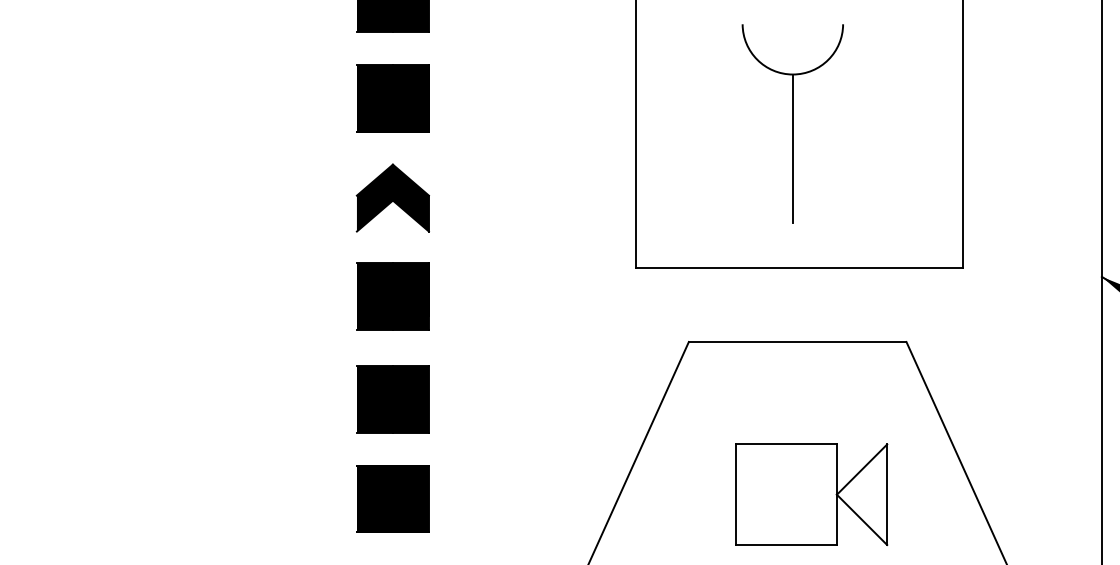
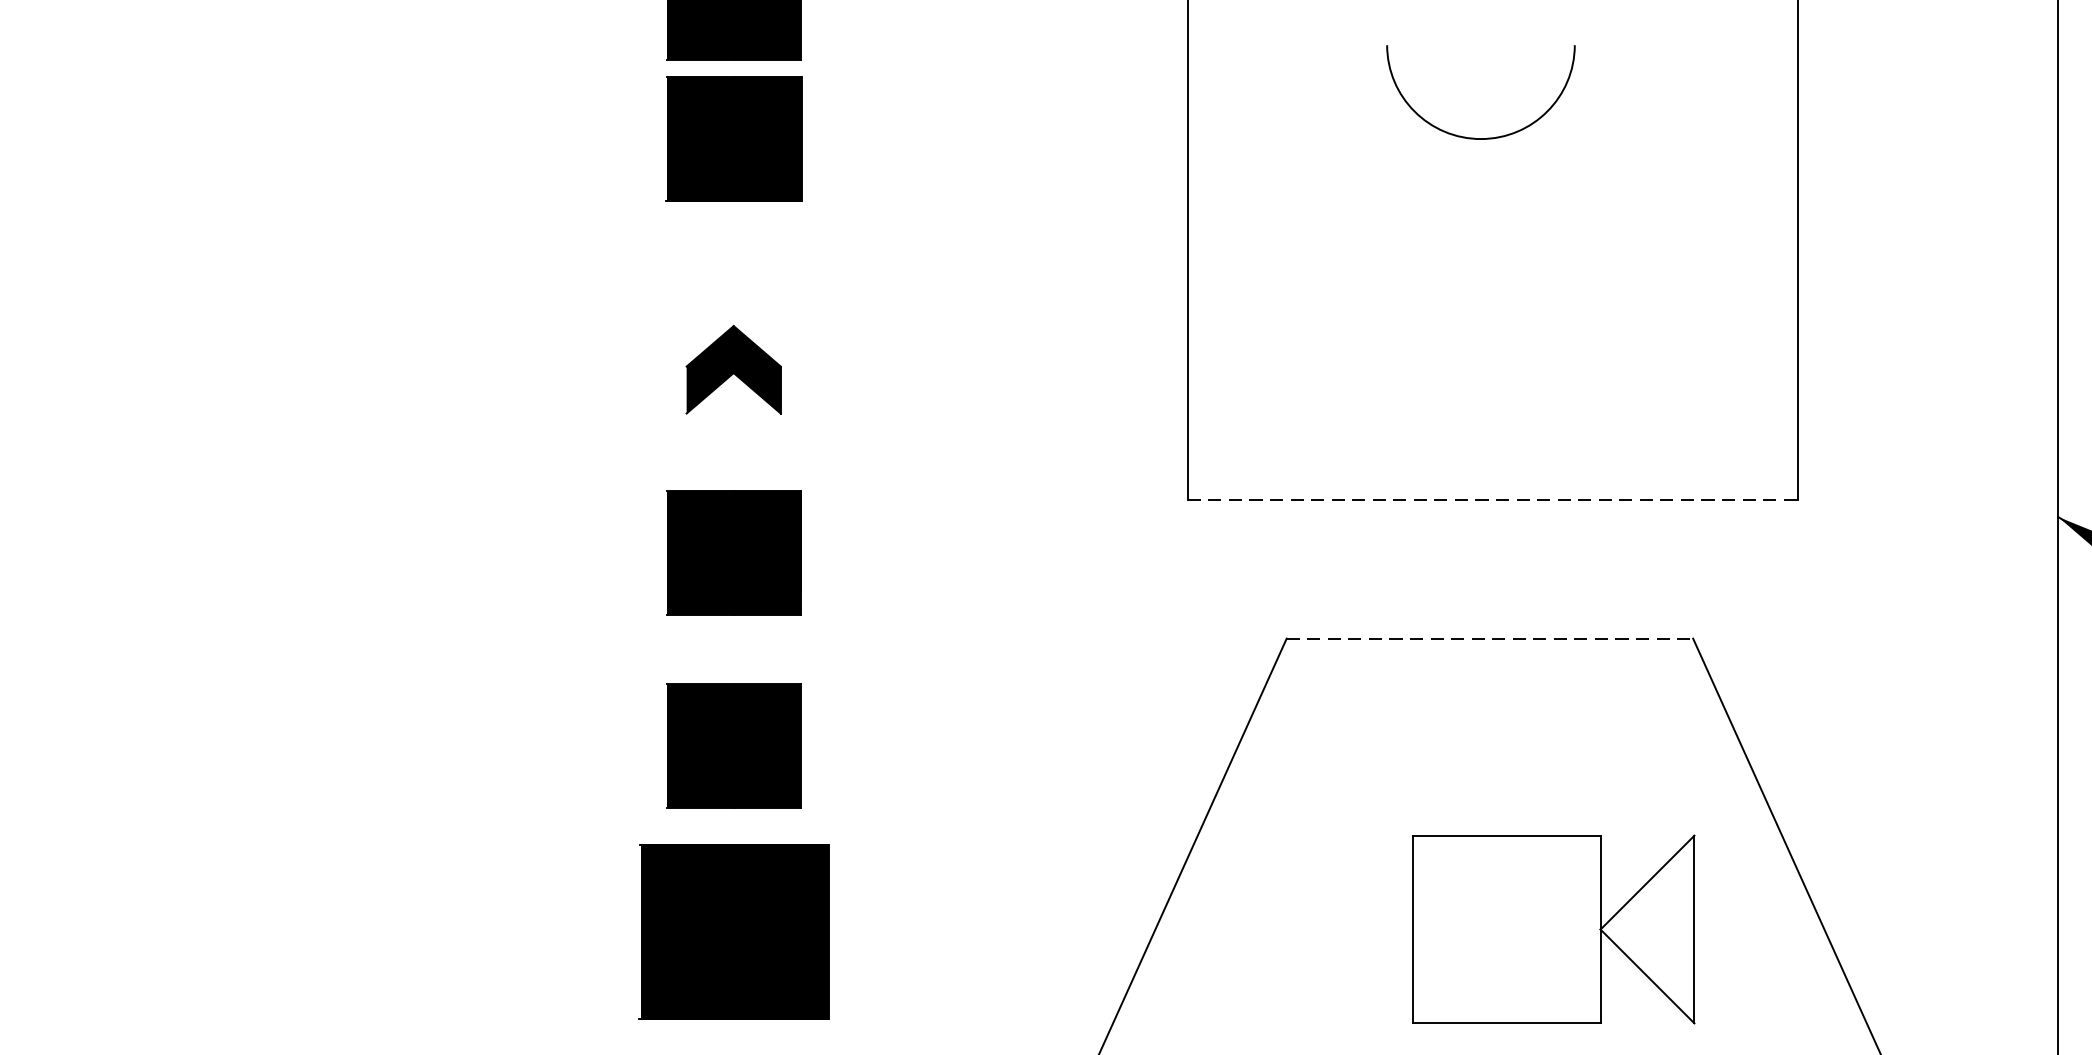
part: (392, 98) -> (733, 138), moved
line: (792, 148) -> (1480, 277), removed
part: (392, 197) -> (733, 368), size x0.7
line: (799, 267) -> (1493, 499), solid -> dashed
line: (797, 342) -> (1489, 639), solid -> dashed
part: (811, 494) -> (1553, 929), moved
part: (392, 498) -> (733, 930), size x1.4

